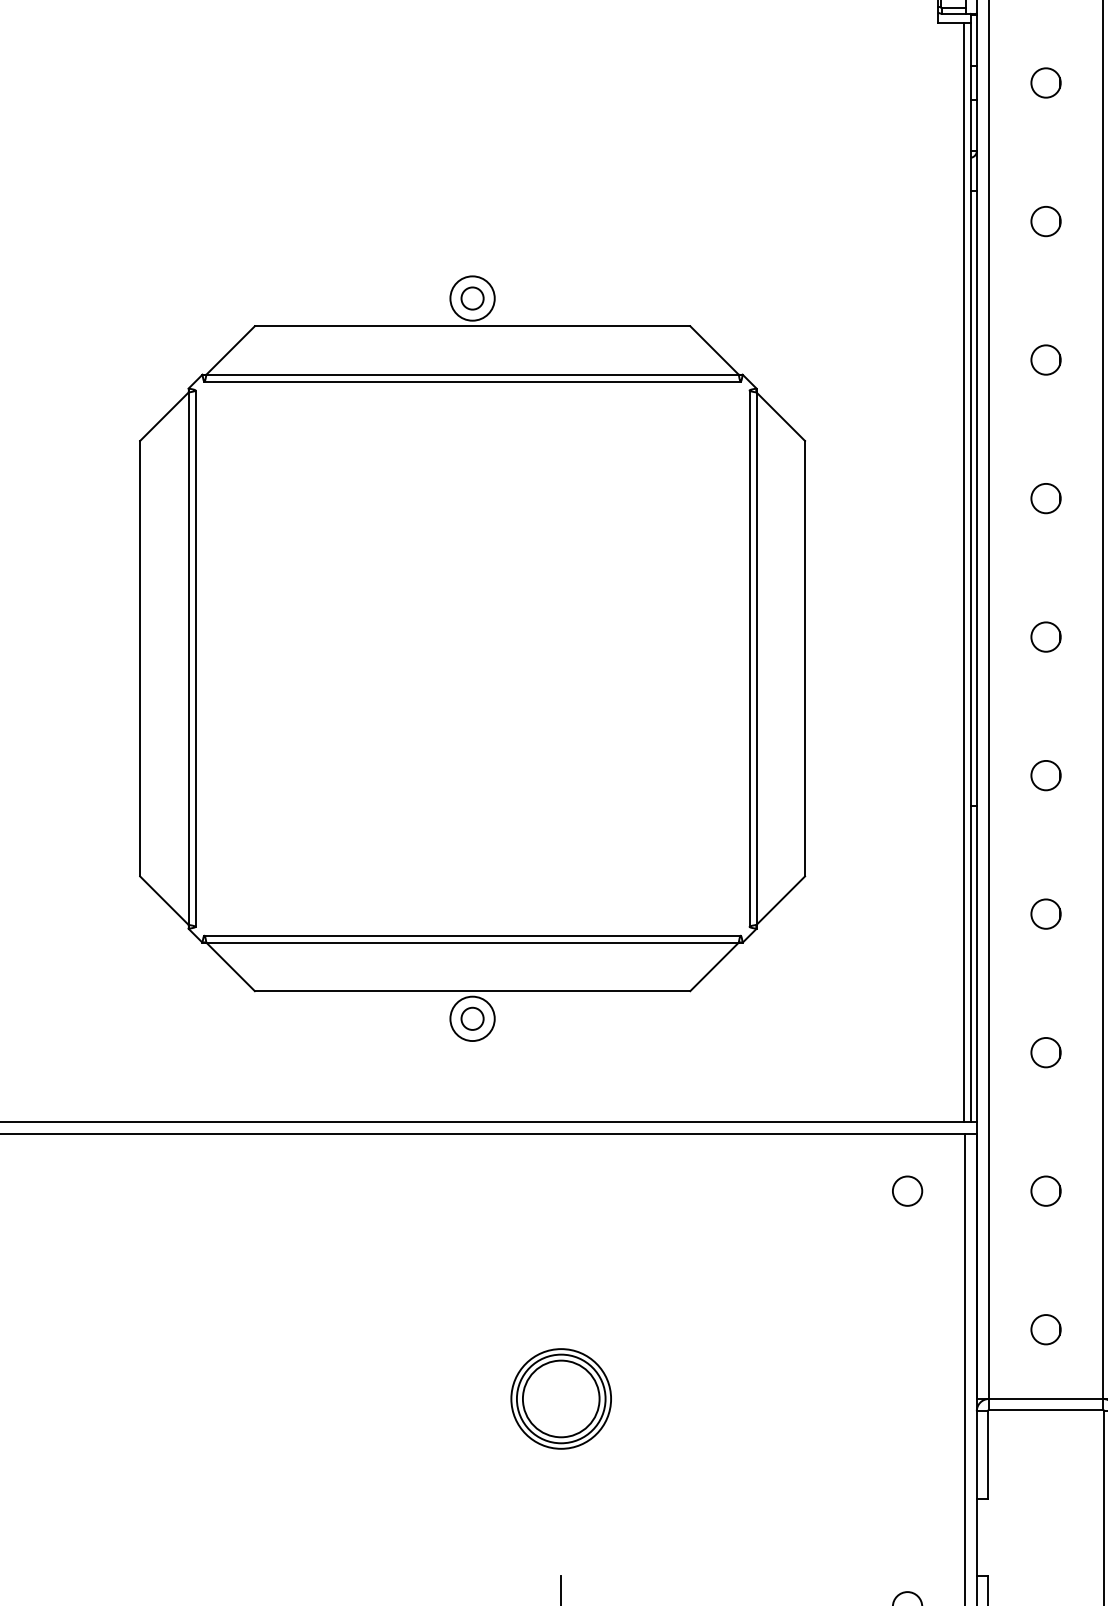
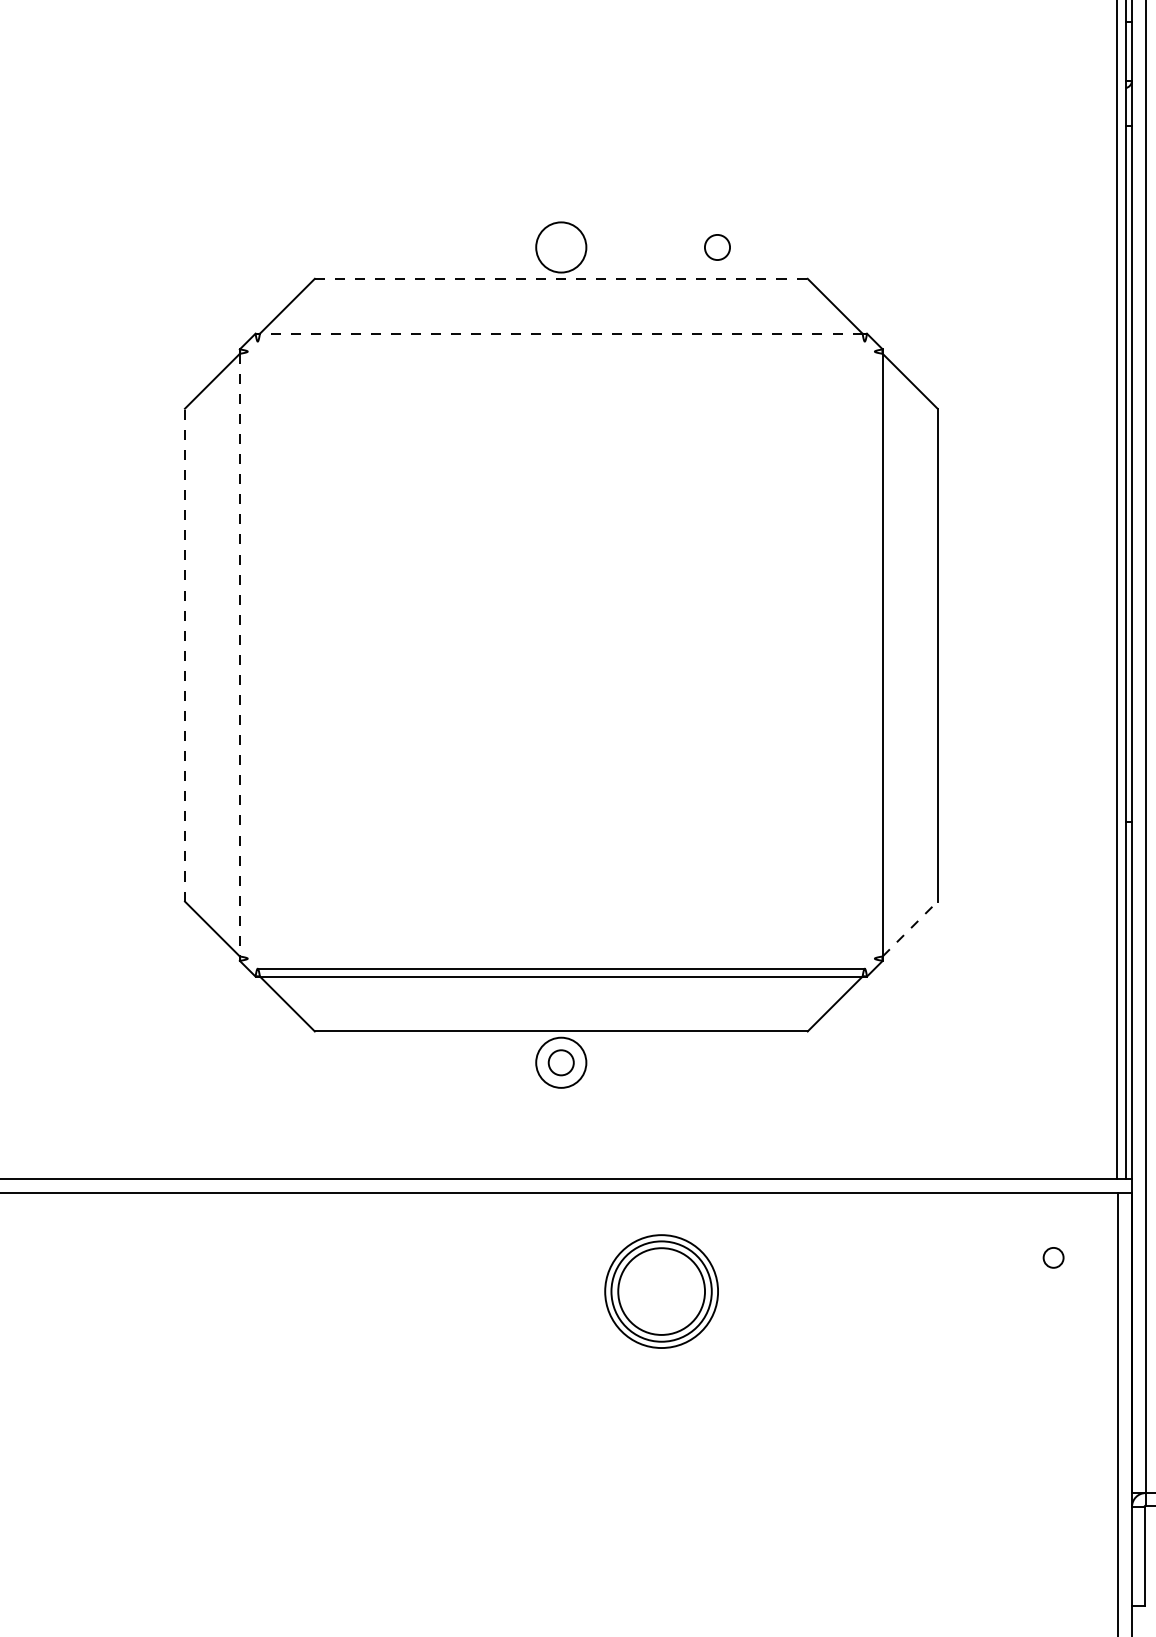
circle: (472, 298) -> (717, 247), moved
line: (472, 326) -> (561, 279), solid -> dashed
line: (472, 374) -> (561, 333), solid -> dashed
line: (472, 381) -> (561, 341), removed
line: (140, 658) -> (185, 654), solid -> dashed
line: (195, 658) -> (247, 654), removed
line: (749, 658) -> (874, 654), removed
line: (188, 659) -> (239, 656), solid -> dashed
line: (781, 900) -> (910, 928), solid -> dashed
circle: (907, 1190) -> (1053, 1257), size x0.6
part: (560, 1398) -> (660, 1291), moved

